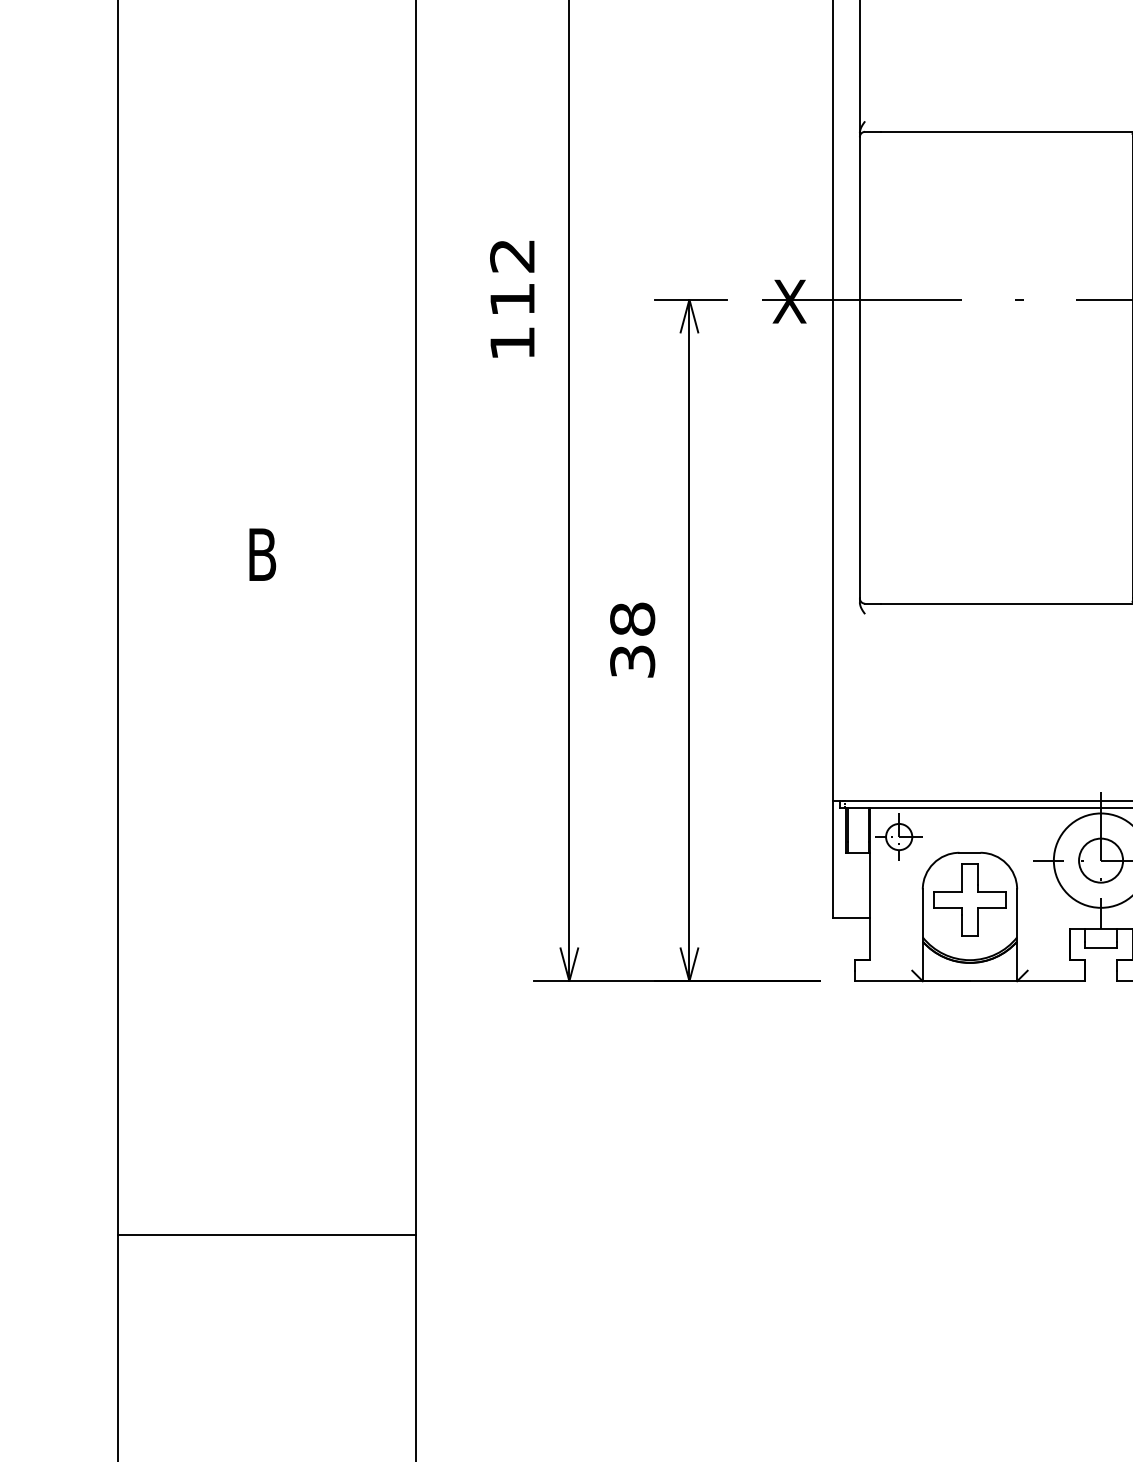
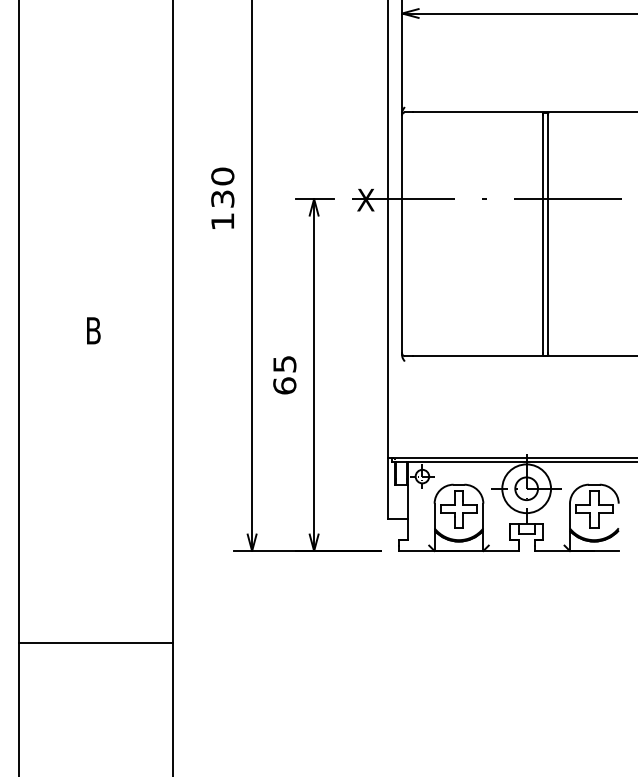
text: (511, 277) -> (222, 187), 112 -> 130
text: (632, 639) -> (284, 374), 38 -> 65
line: (266, 1235) -> (95, 643), moved

